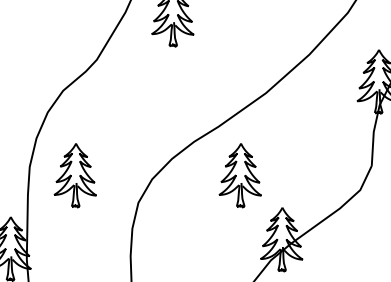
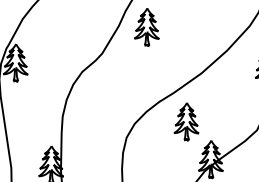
part: (75, 175) -> (89, 121), removed

